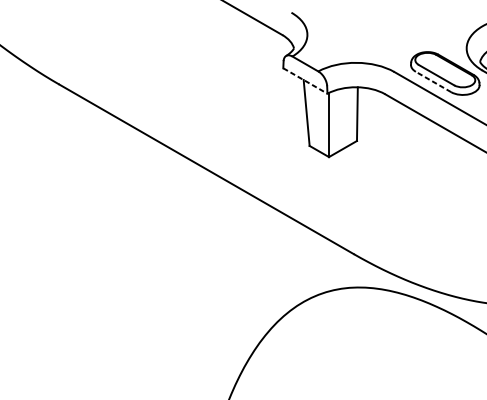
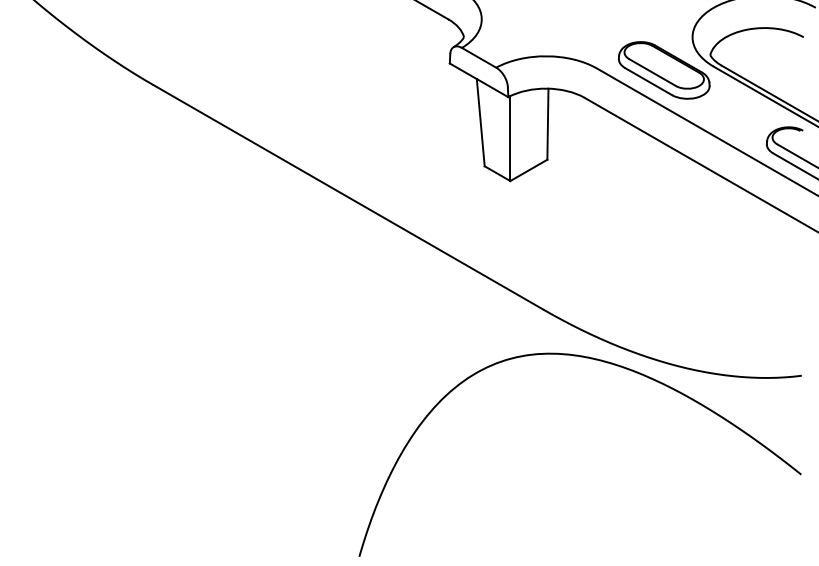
line: (305, 81) -> (479, 80), dashed -> solid
line: (433, 81) -> (648, 81), dashed -> solid

